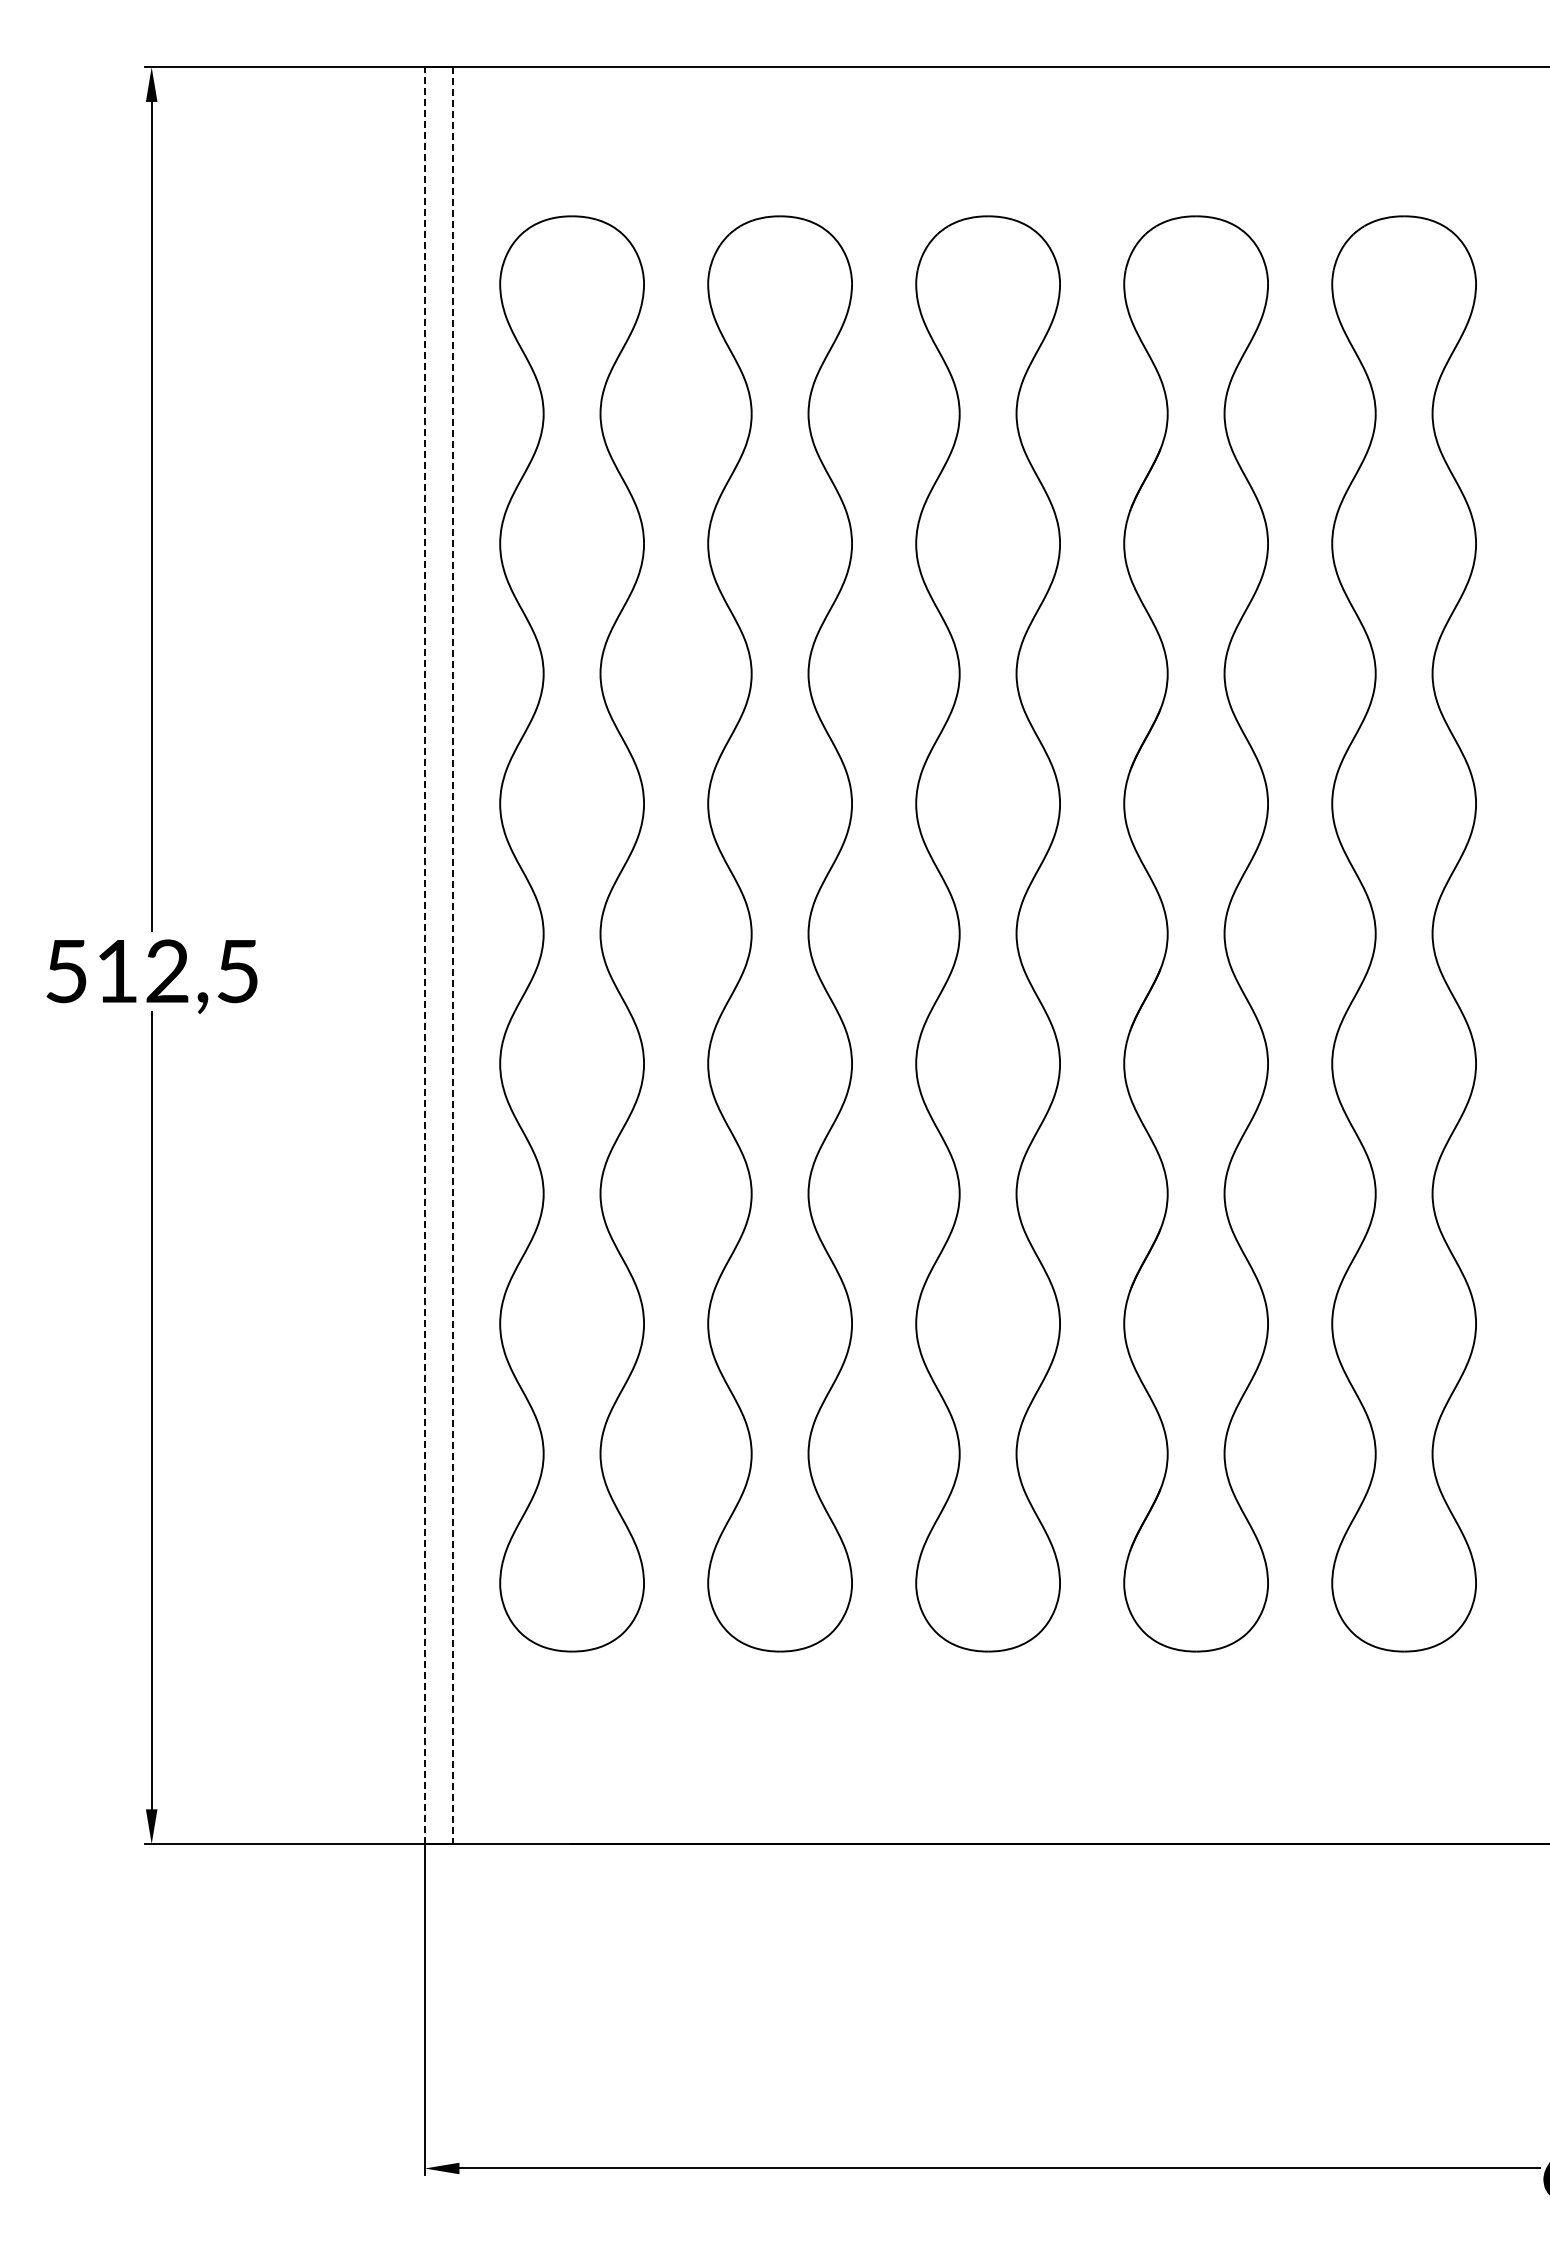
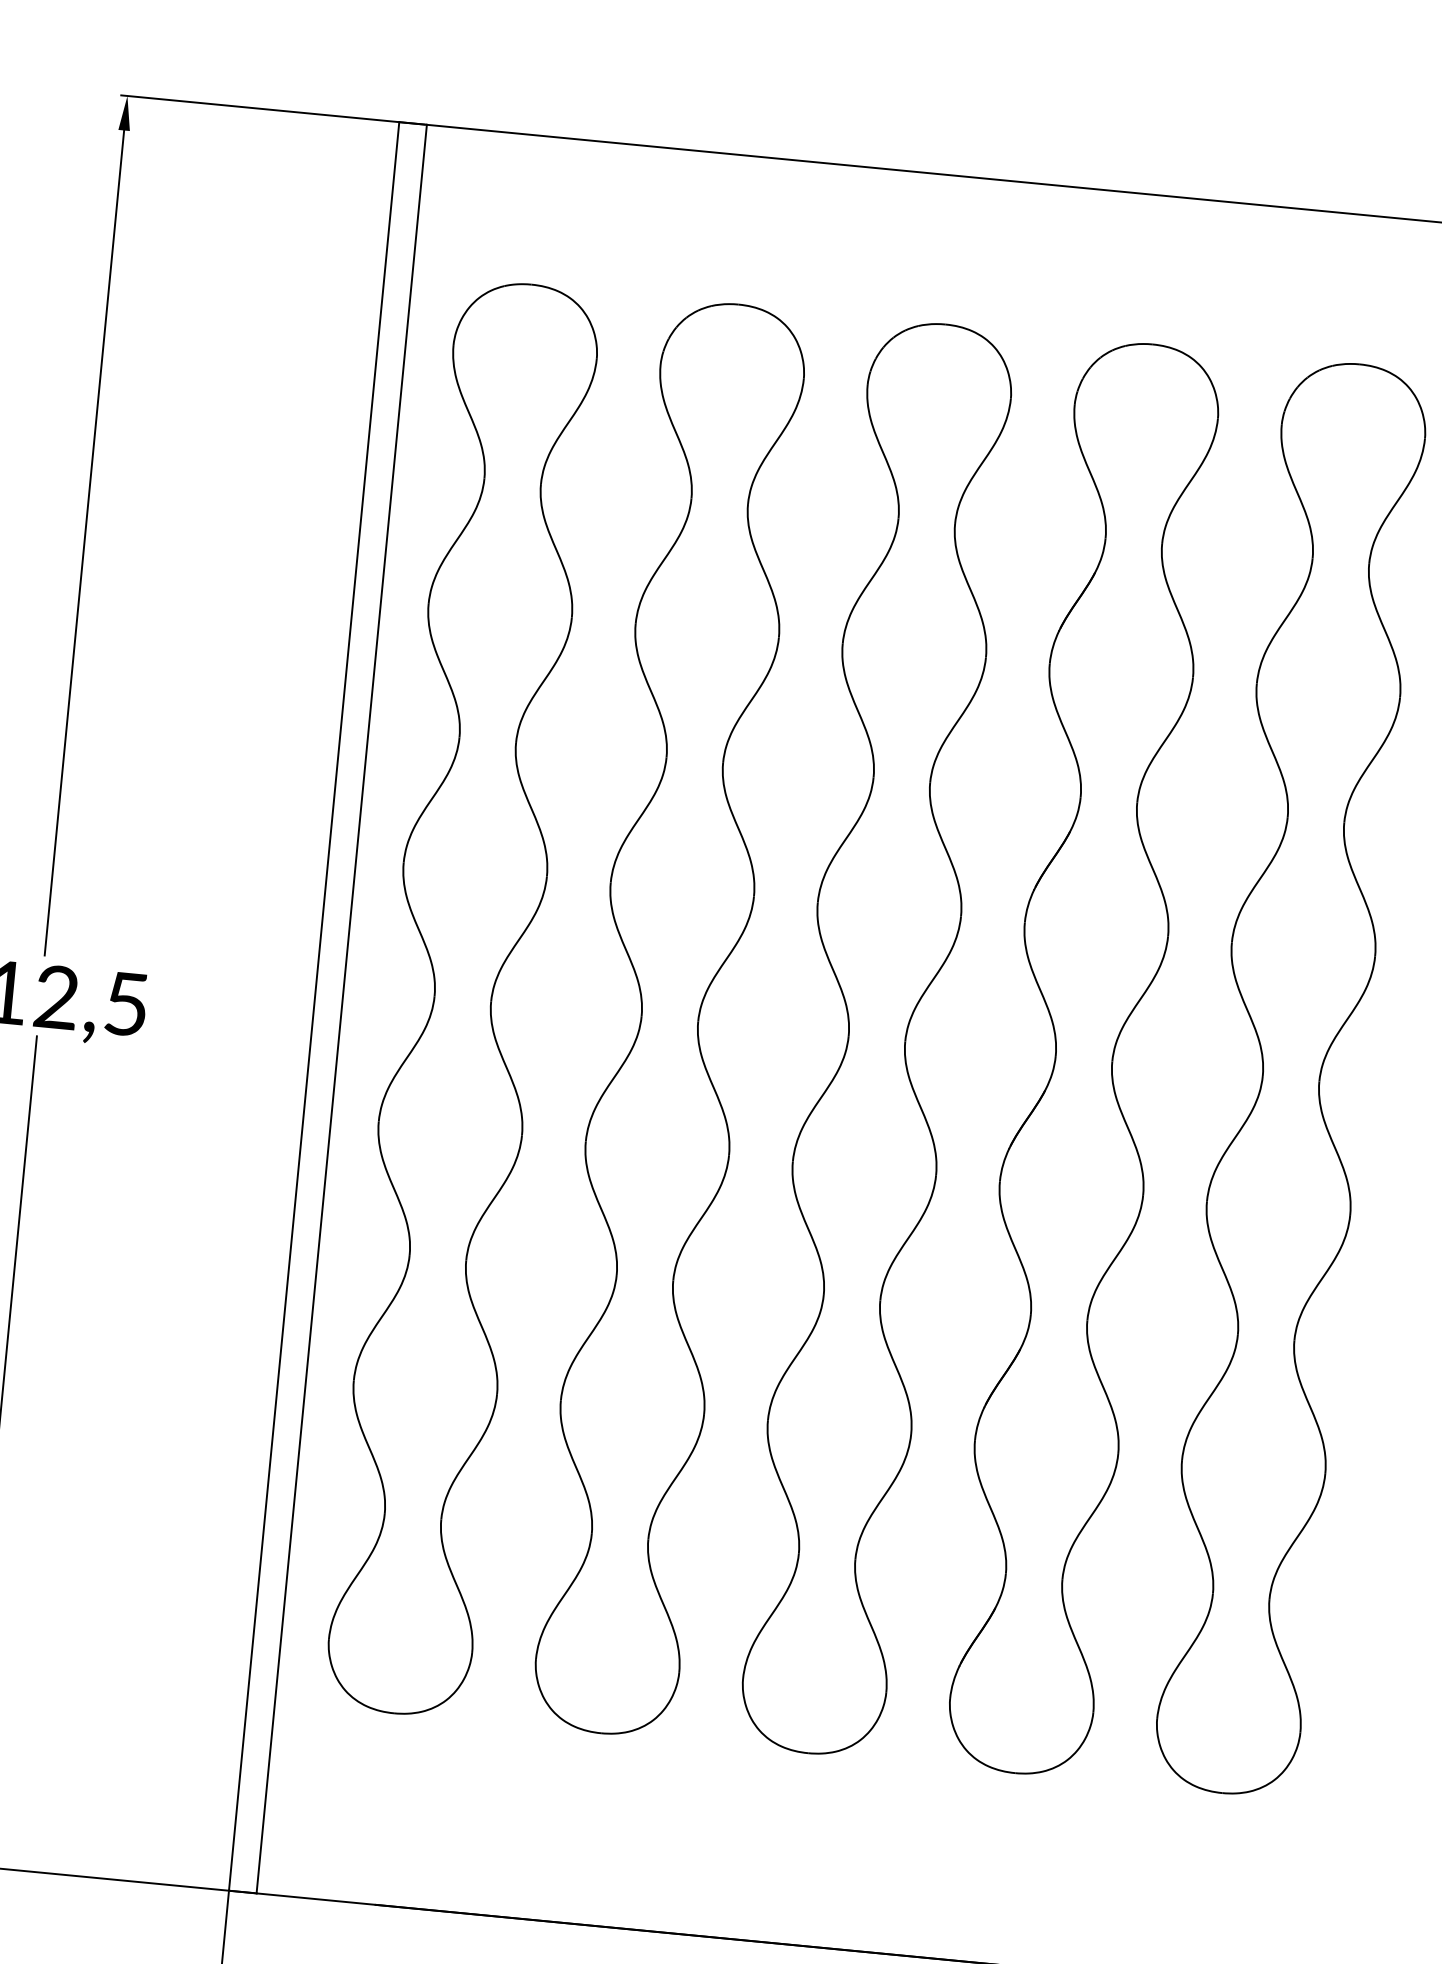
line: (424, 955) -> (313, 1006), dashed -> solid
line: (452, 956) -> (341, 1009), dashed -> solid

